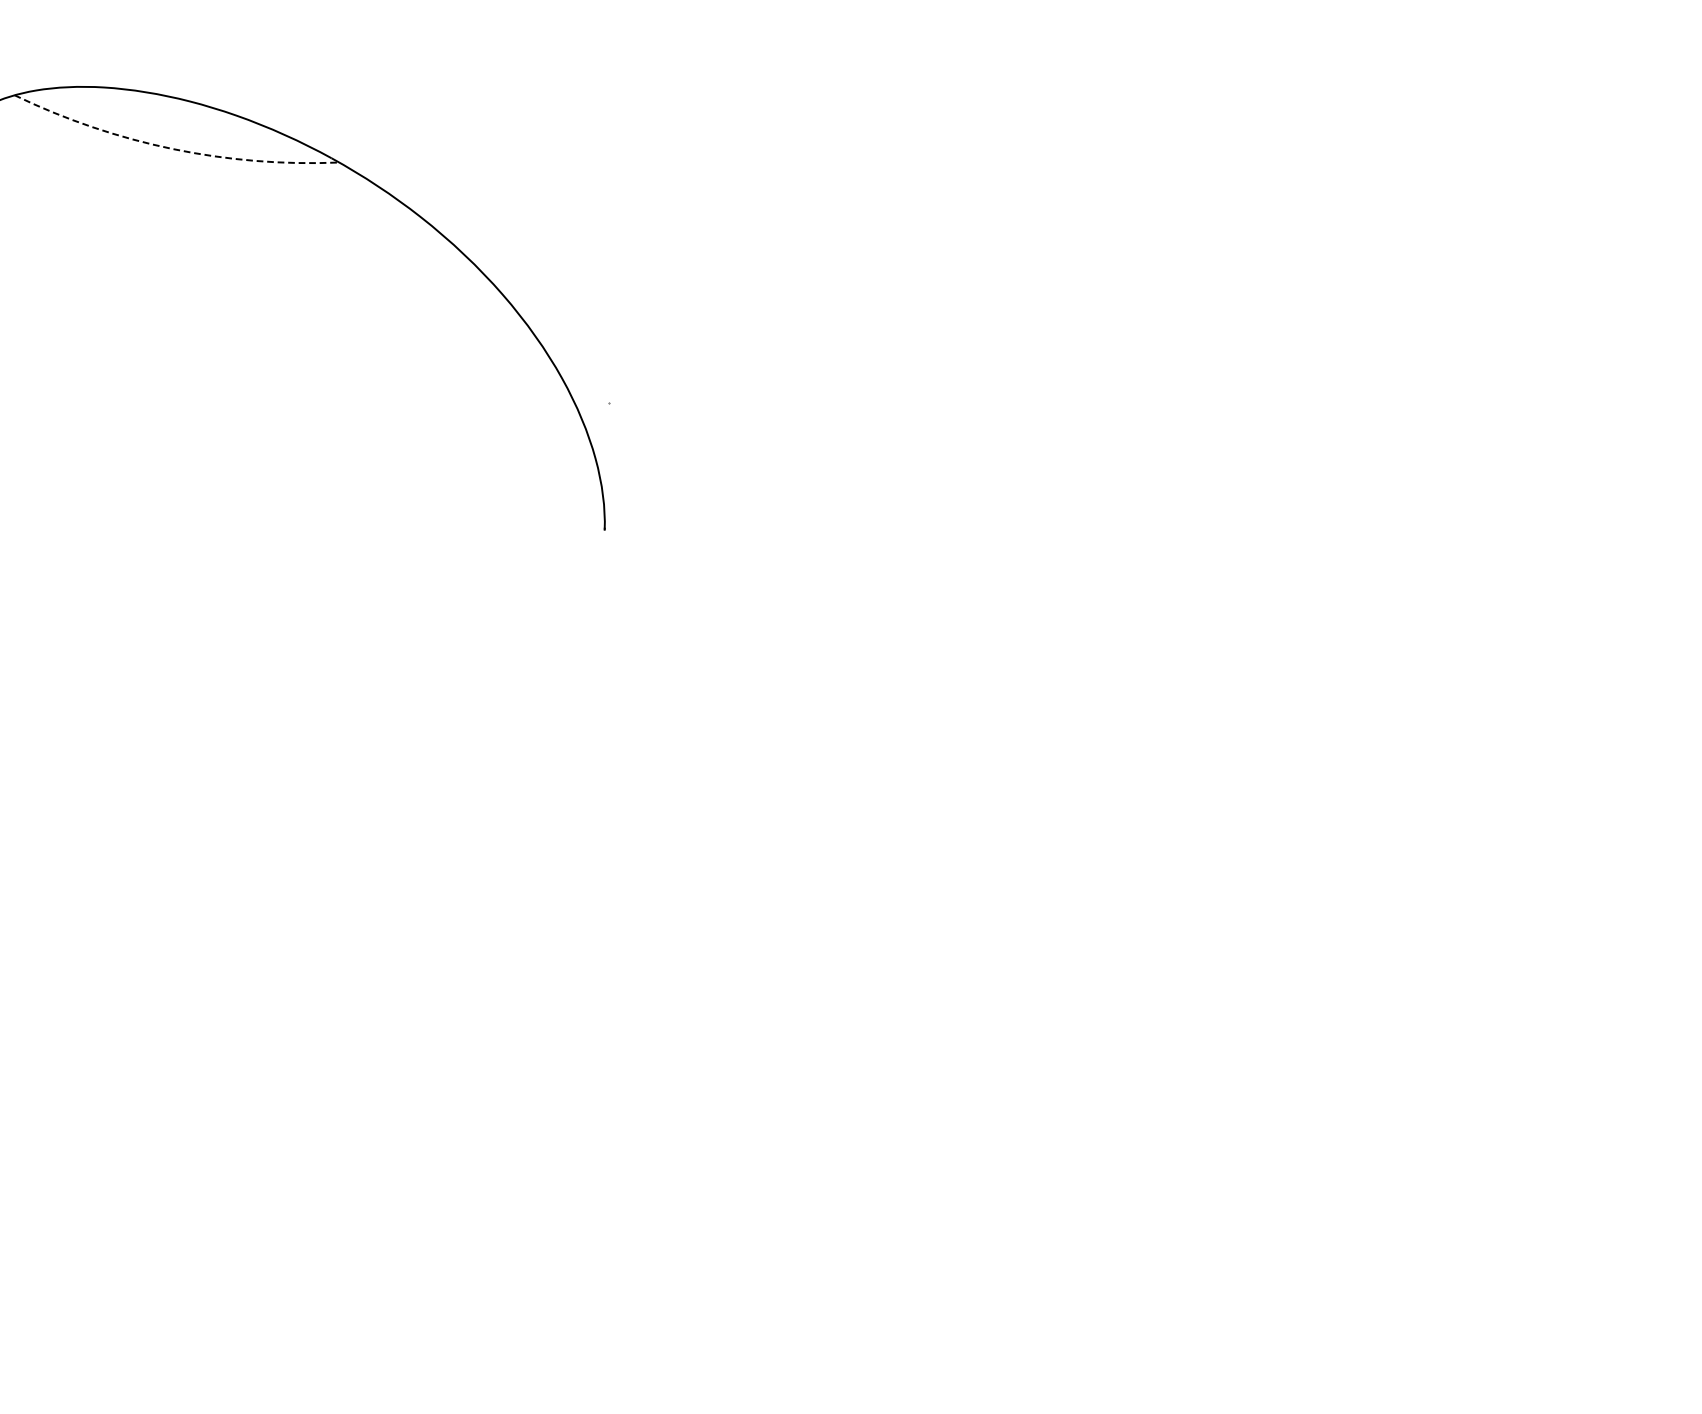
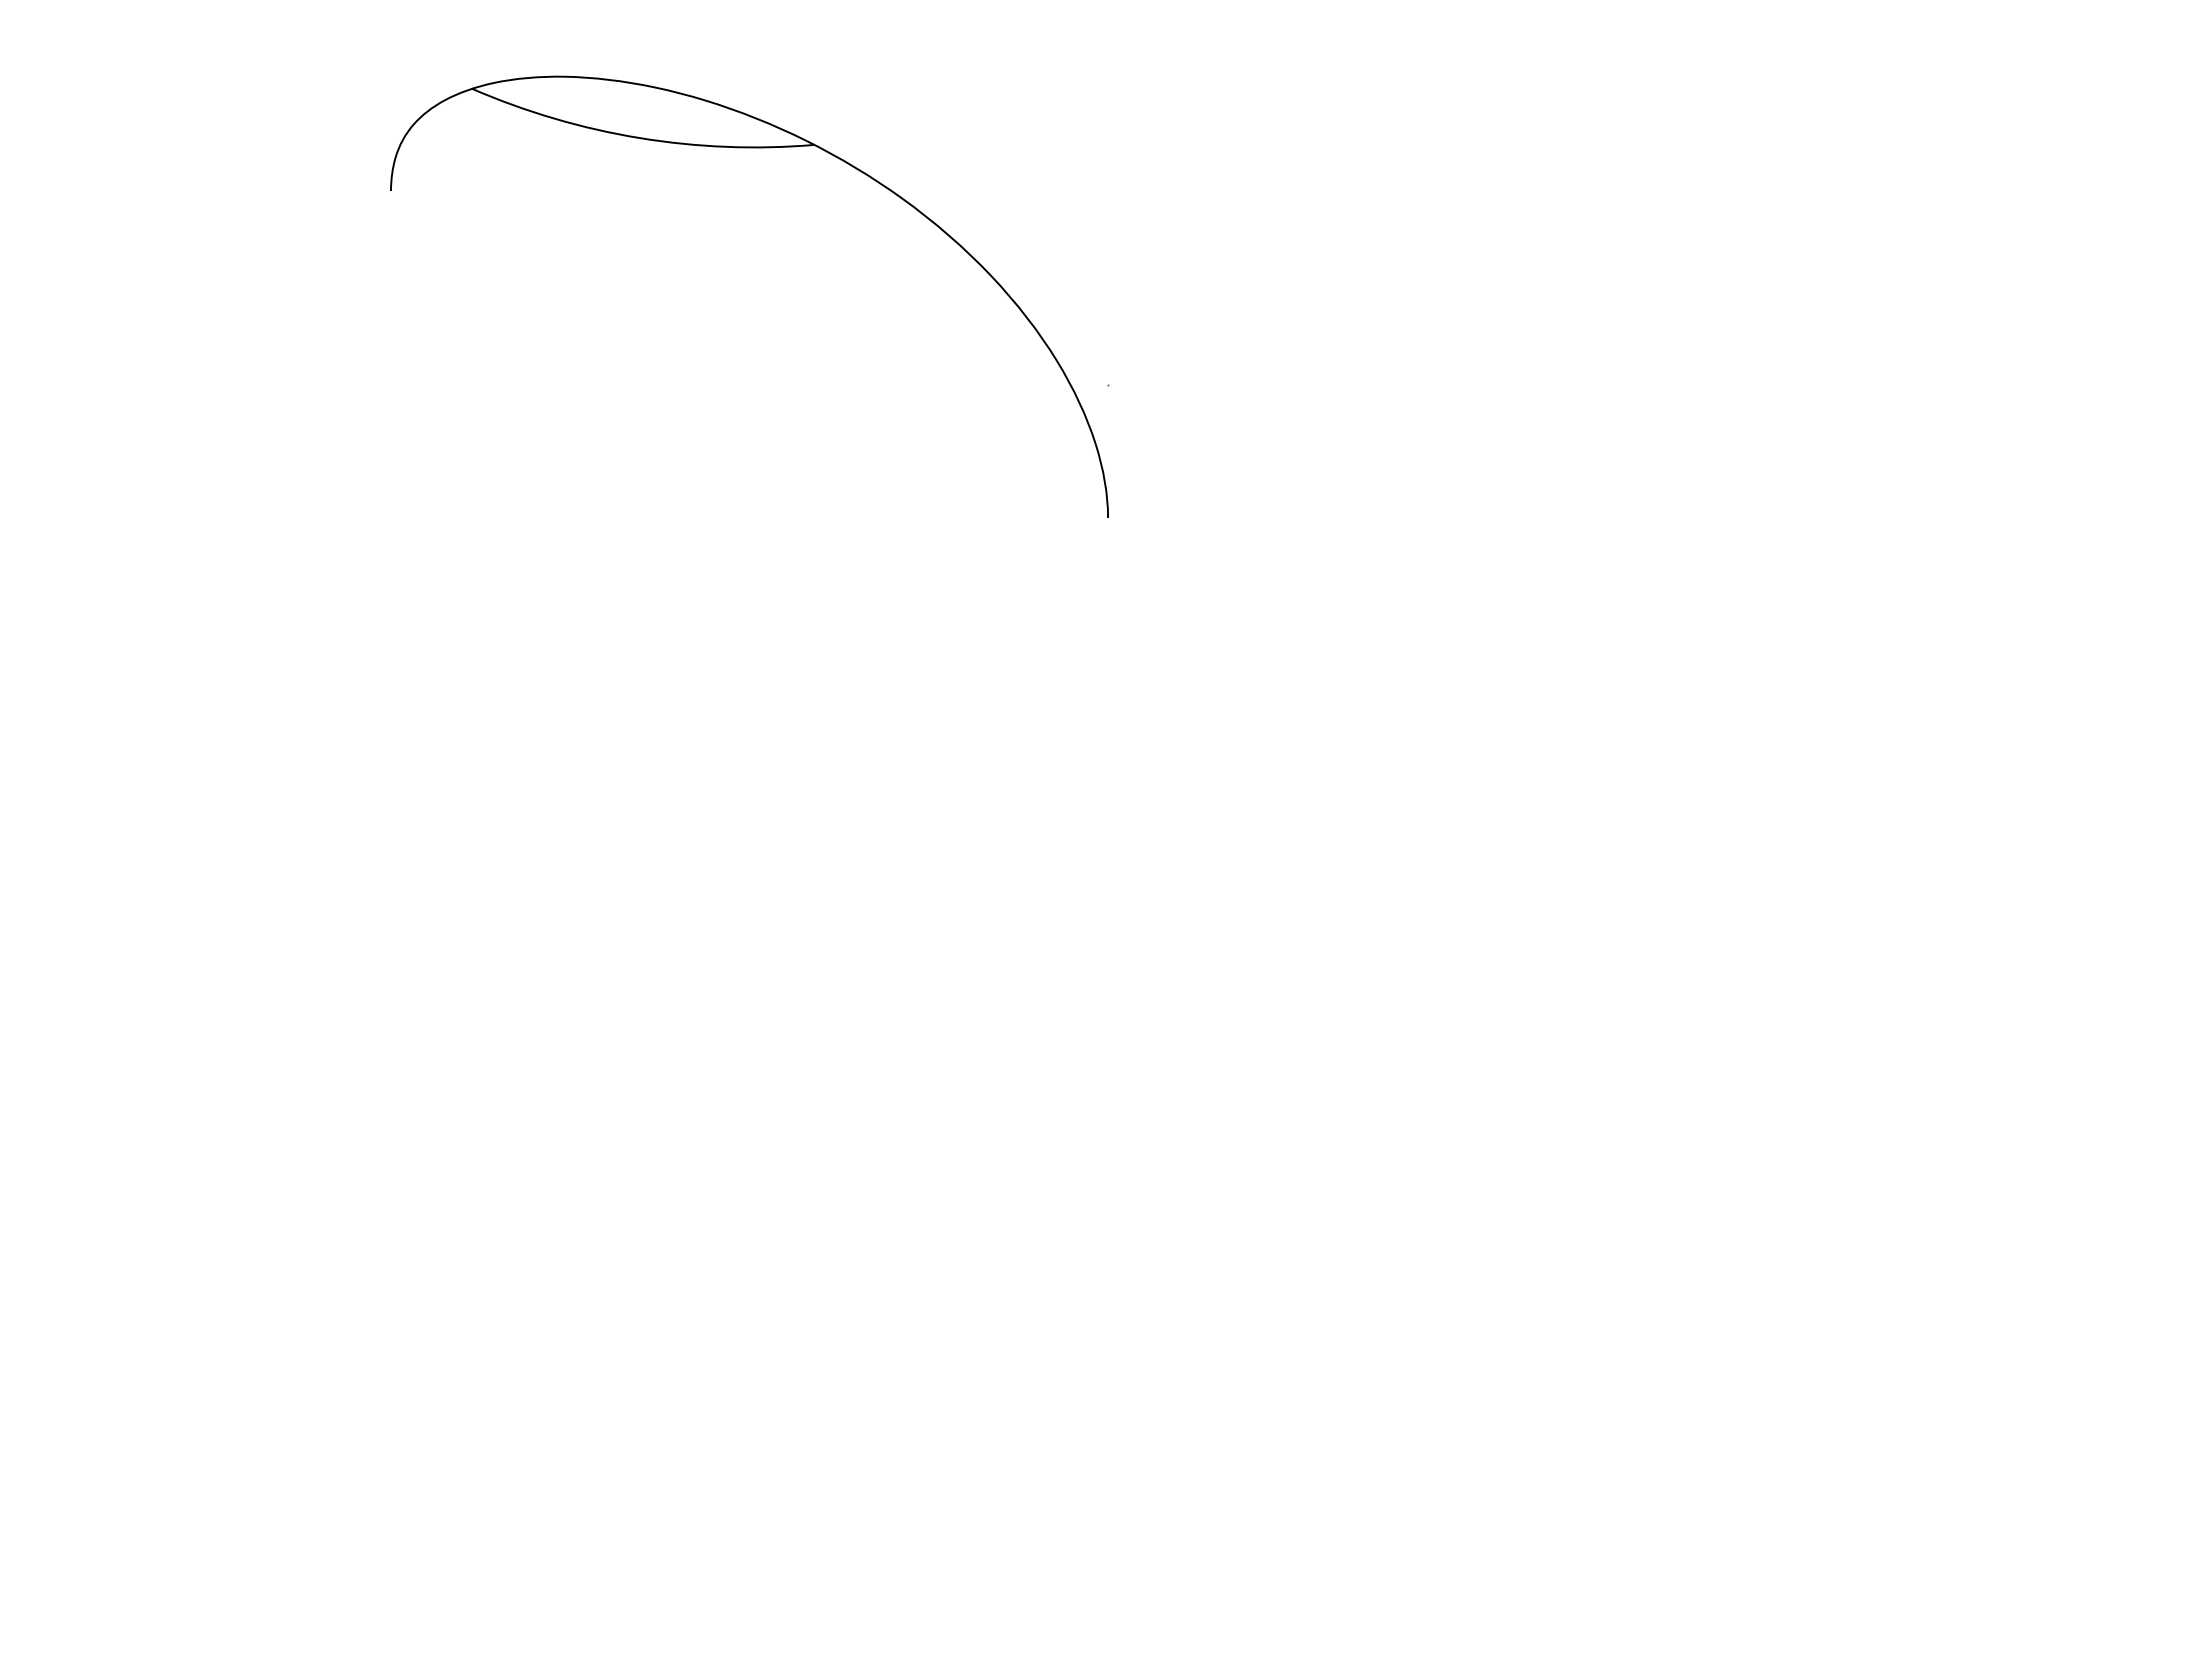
arc: (172, 149) -> (639, 138), dashed -> solid

